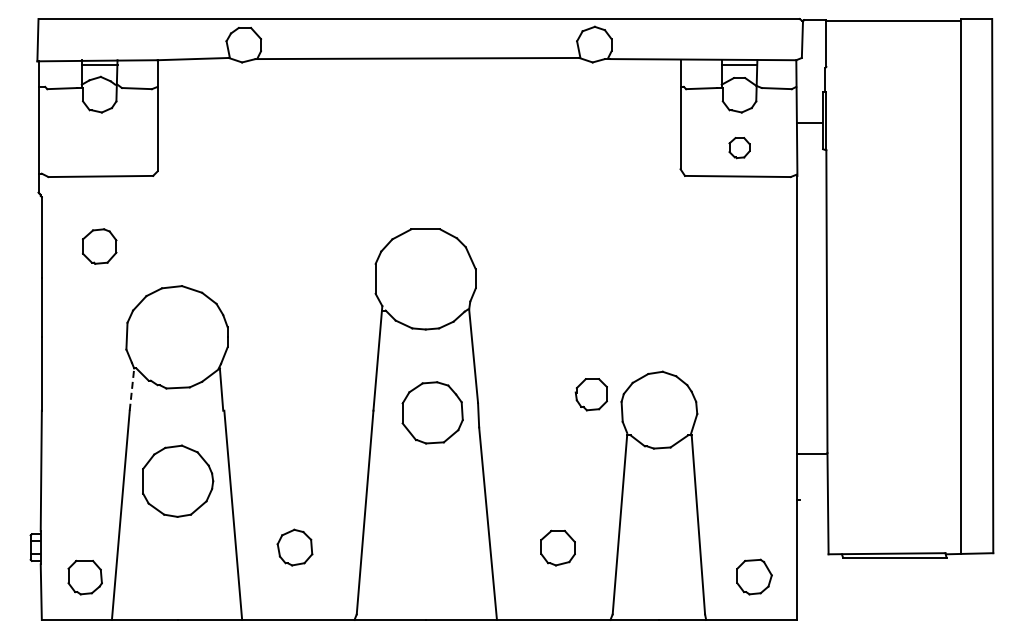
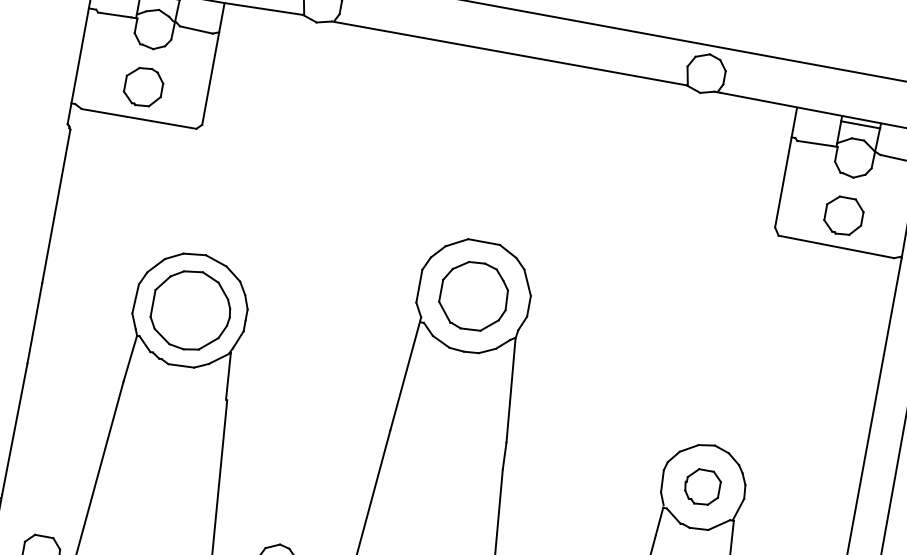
part: (739, 147) -> (843, 215), size x1.67
part: (99, 246) -> (143, 86), moved
line: (132, 389) -> (130, 358), dashed -> solid
part: (590, 394) -> (701, 486), moved
part: (432, 412) -> (473, 295), moved
part: (178, 480) -> (191, 309), moved

